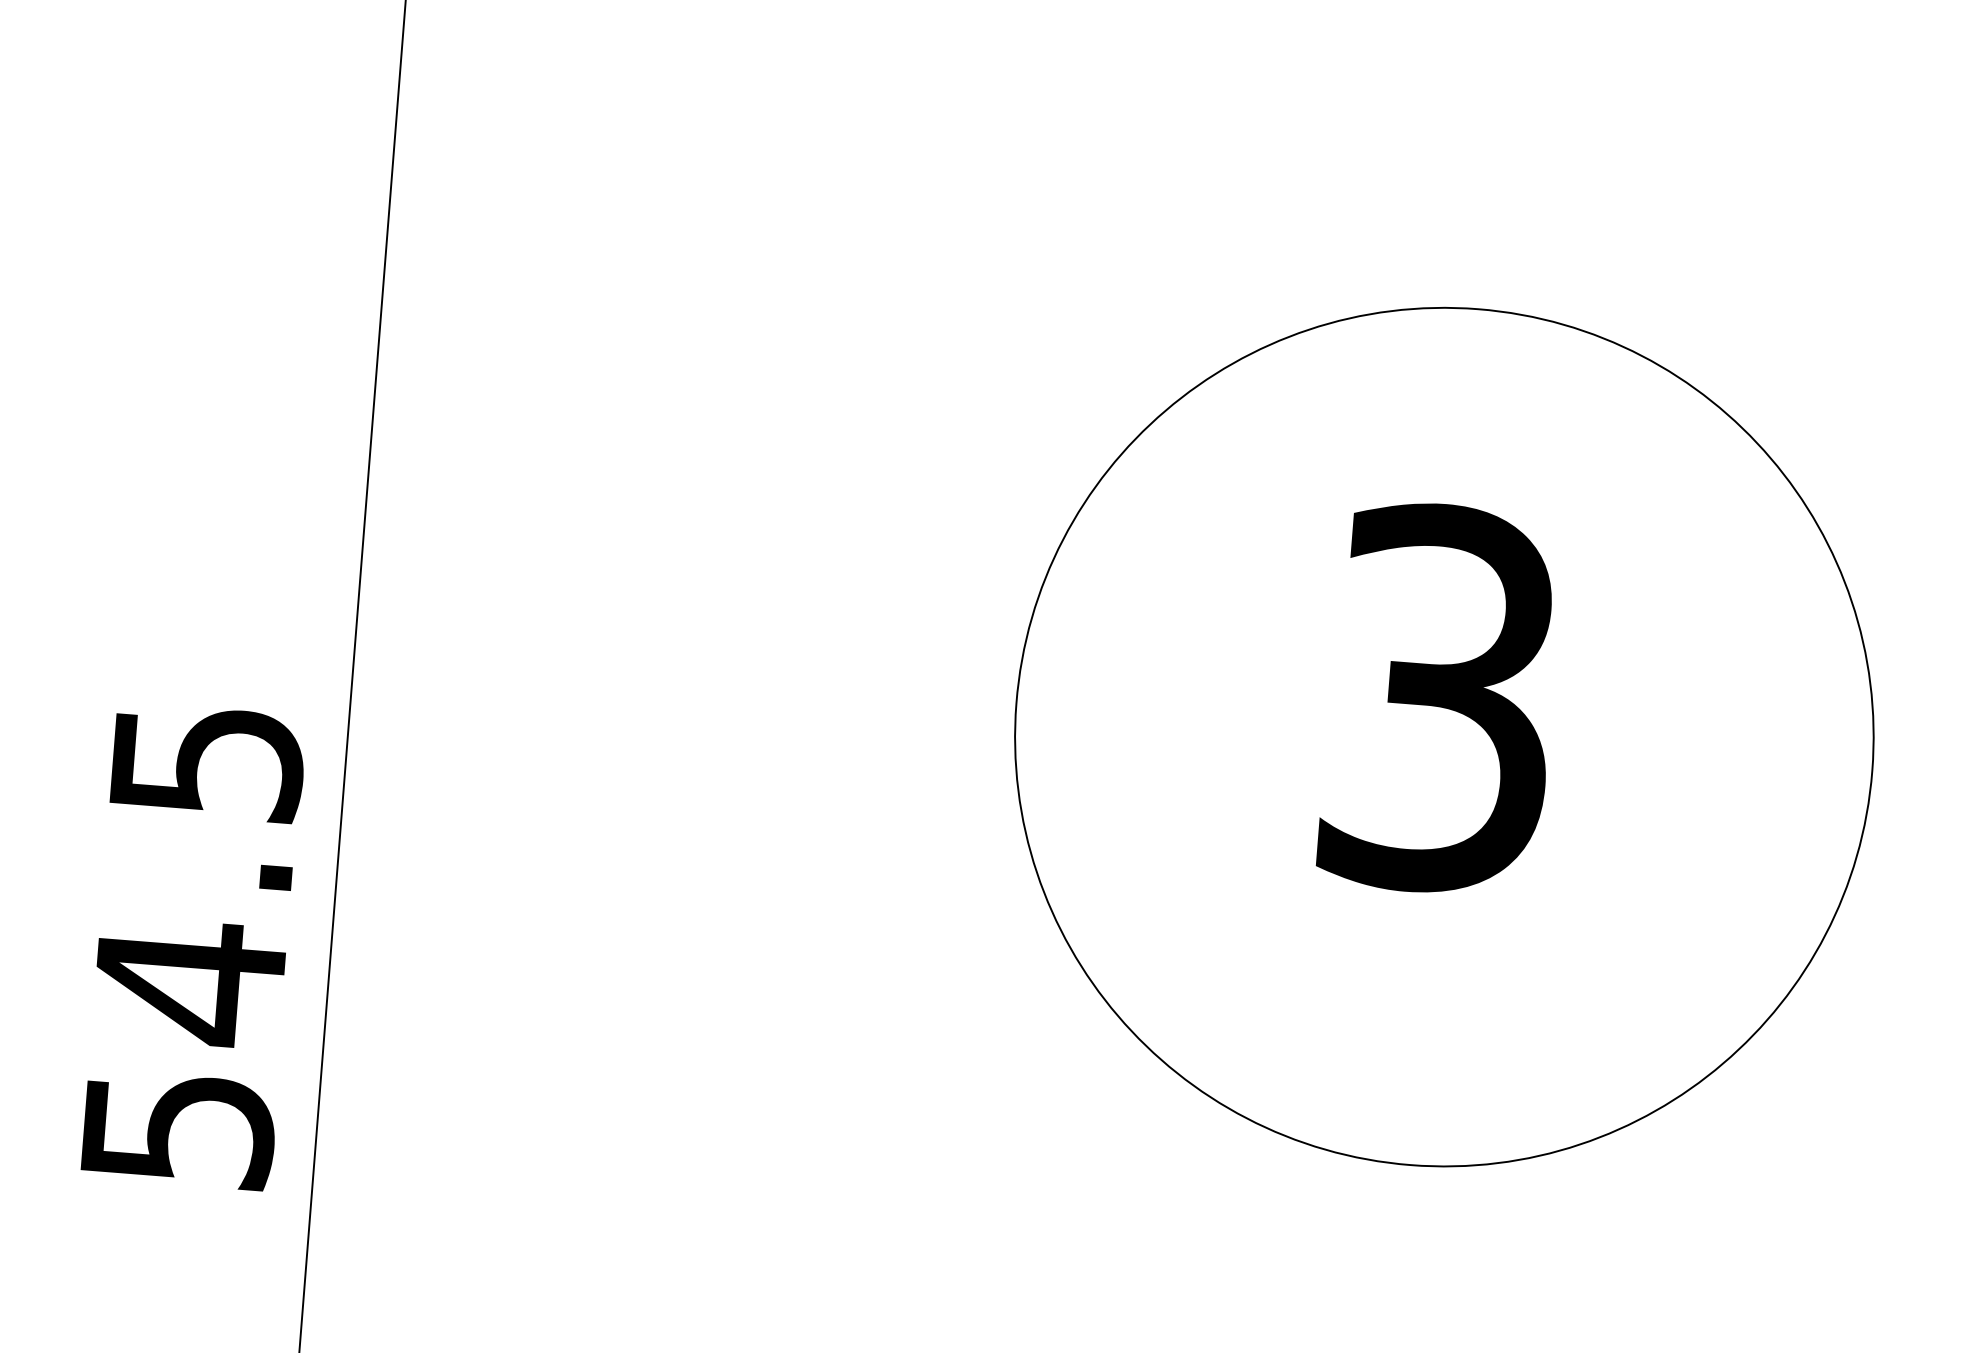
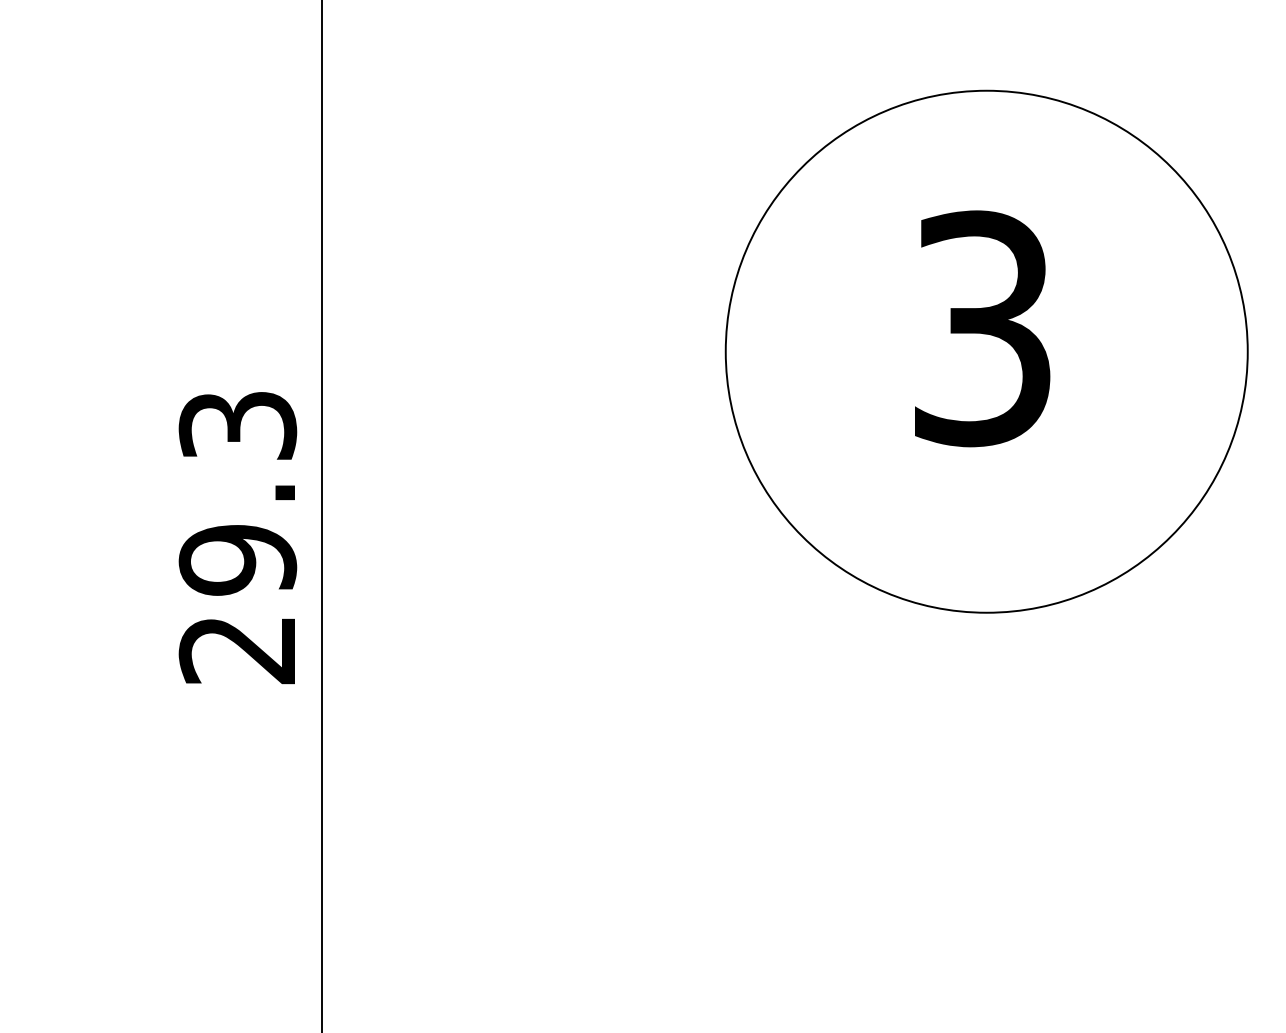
text: (191, 946) -> (237, 538), 54.5 -> 29.3

